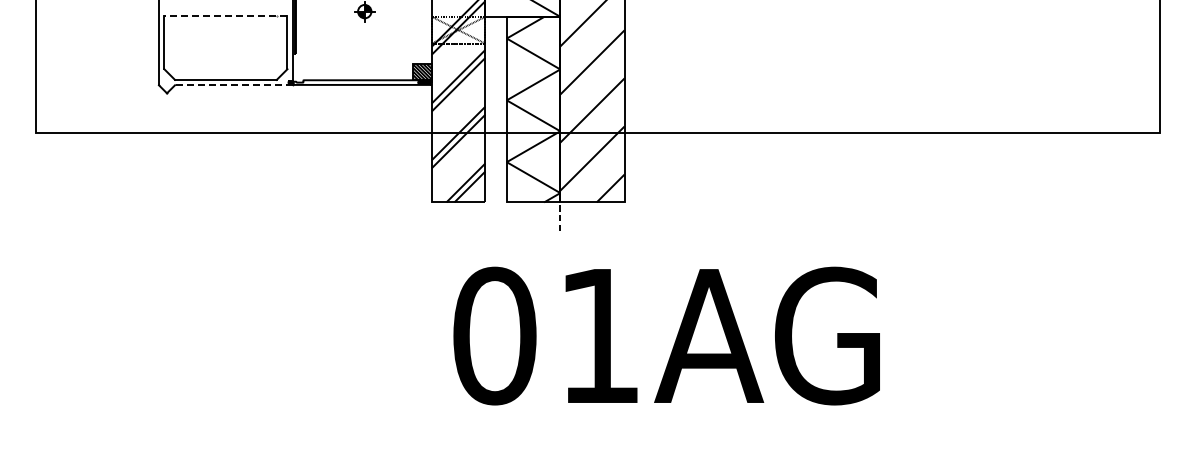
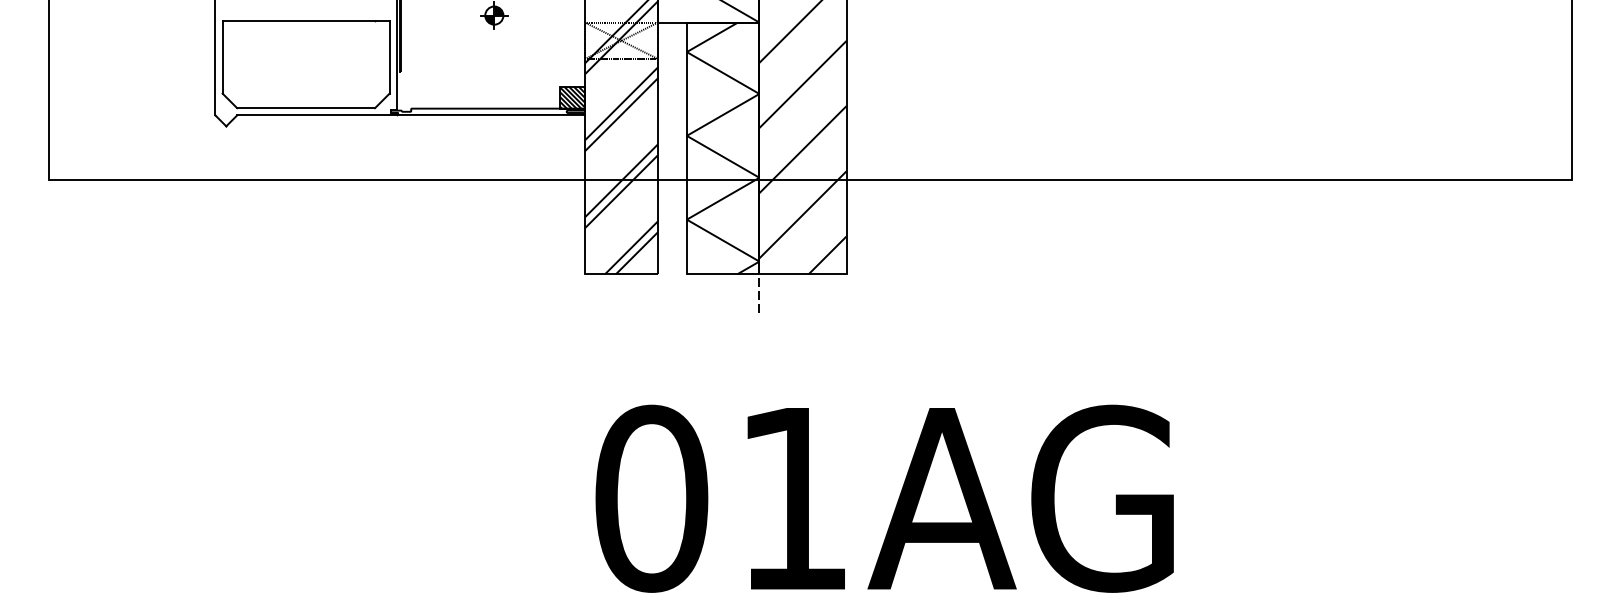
line: (225, 15) -> (305, 20), dashed -> solid
line: (233, 85) -> (316, 115), dashed -> solid
text: (666, 335) -> (884, 497), moved

